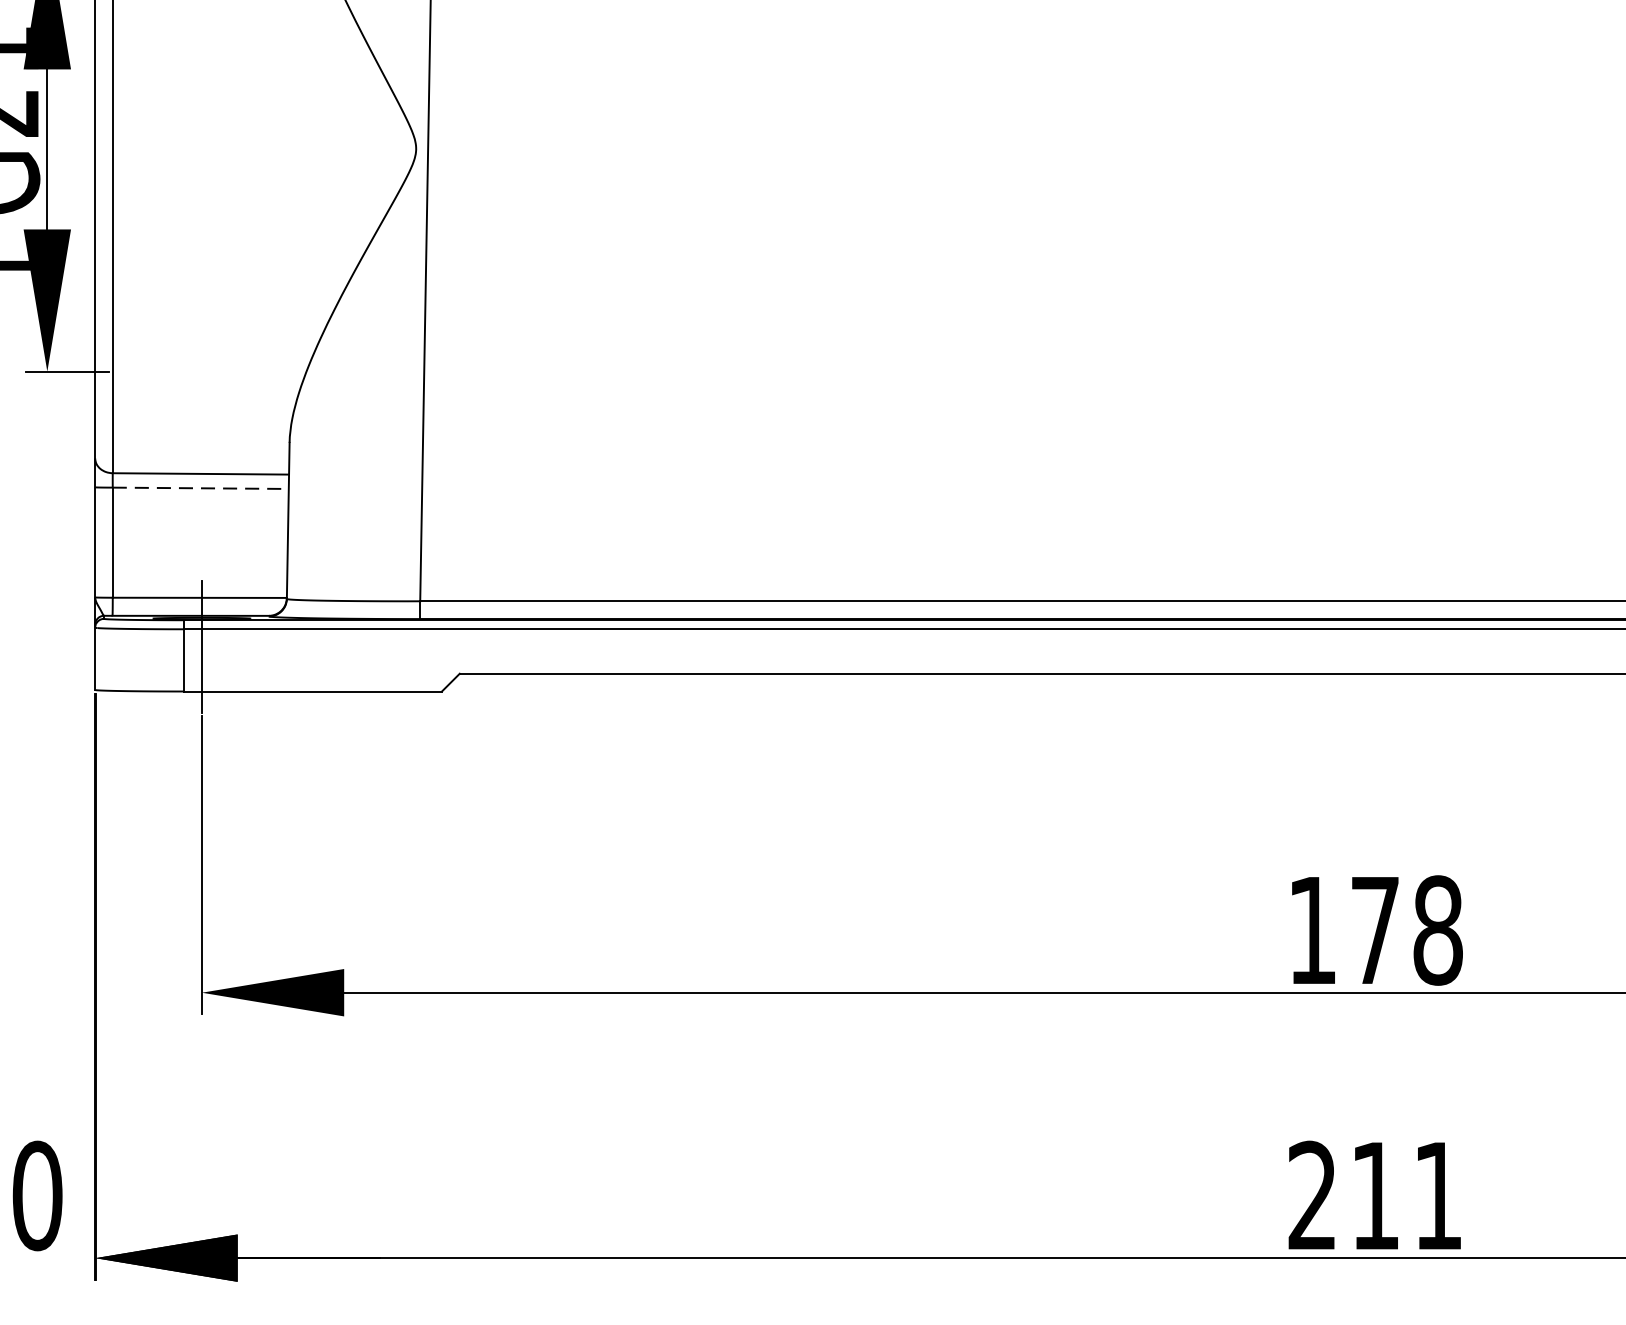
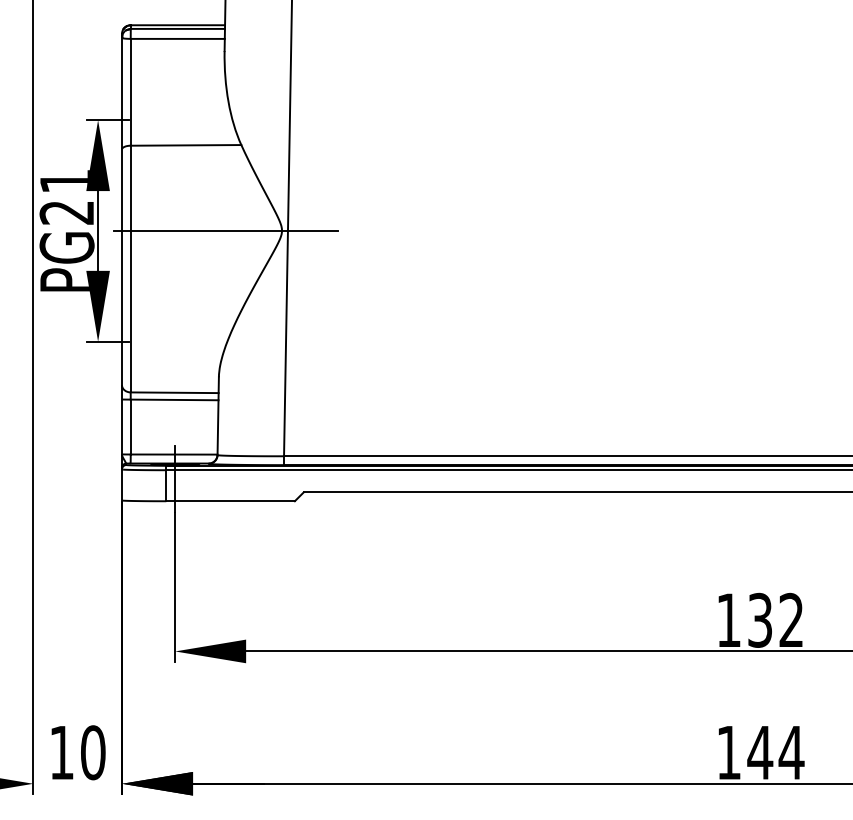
line: (302, 148) -> (225, 230), added
line: (200, 487) -> (174, 399), dashed -> solid
text: (1405, 928) -> (775, 619), 178 -> 132
text: (1375, 1195) -> (760, 752), 211 -> 144

